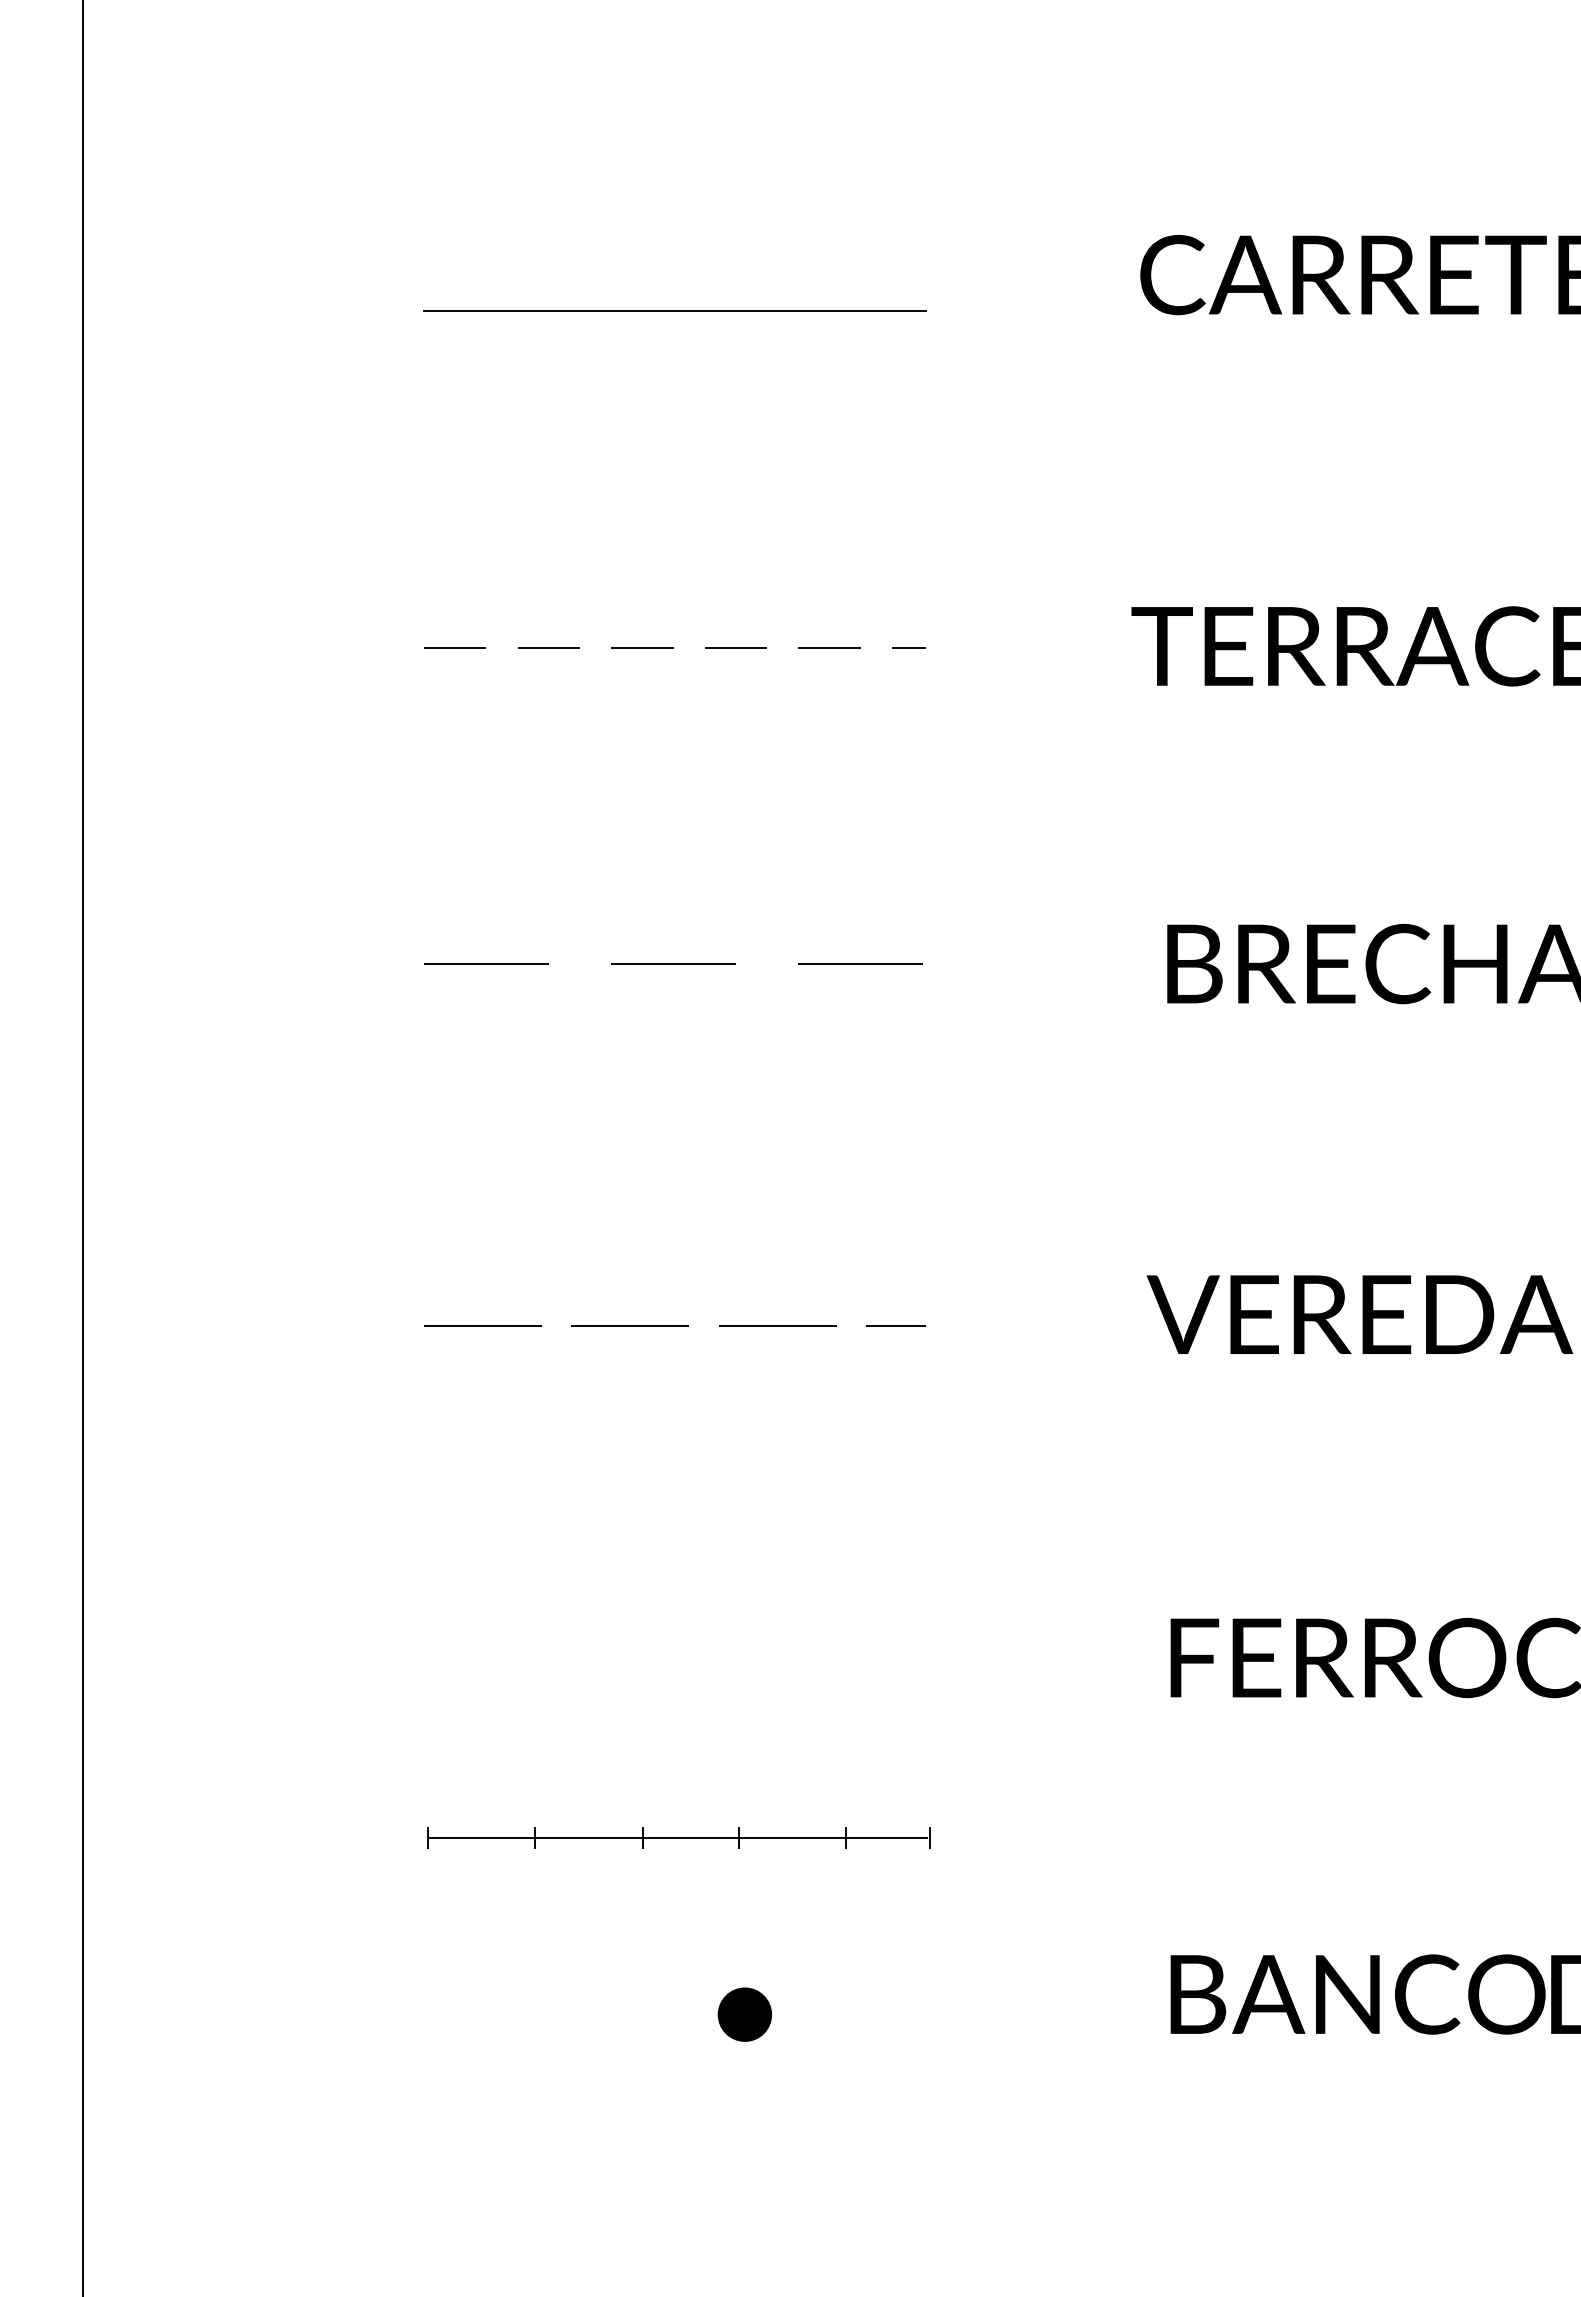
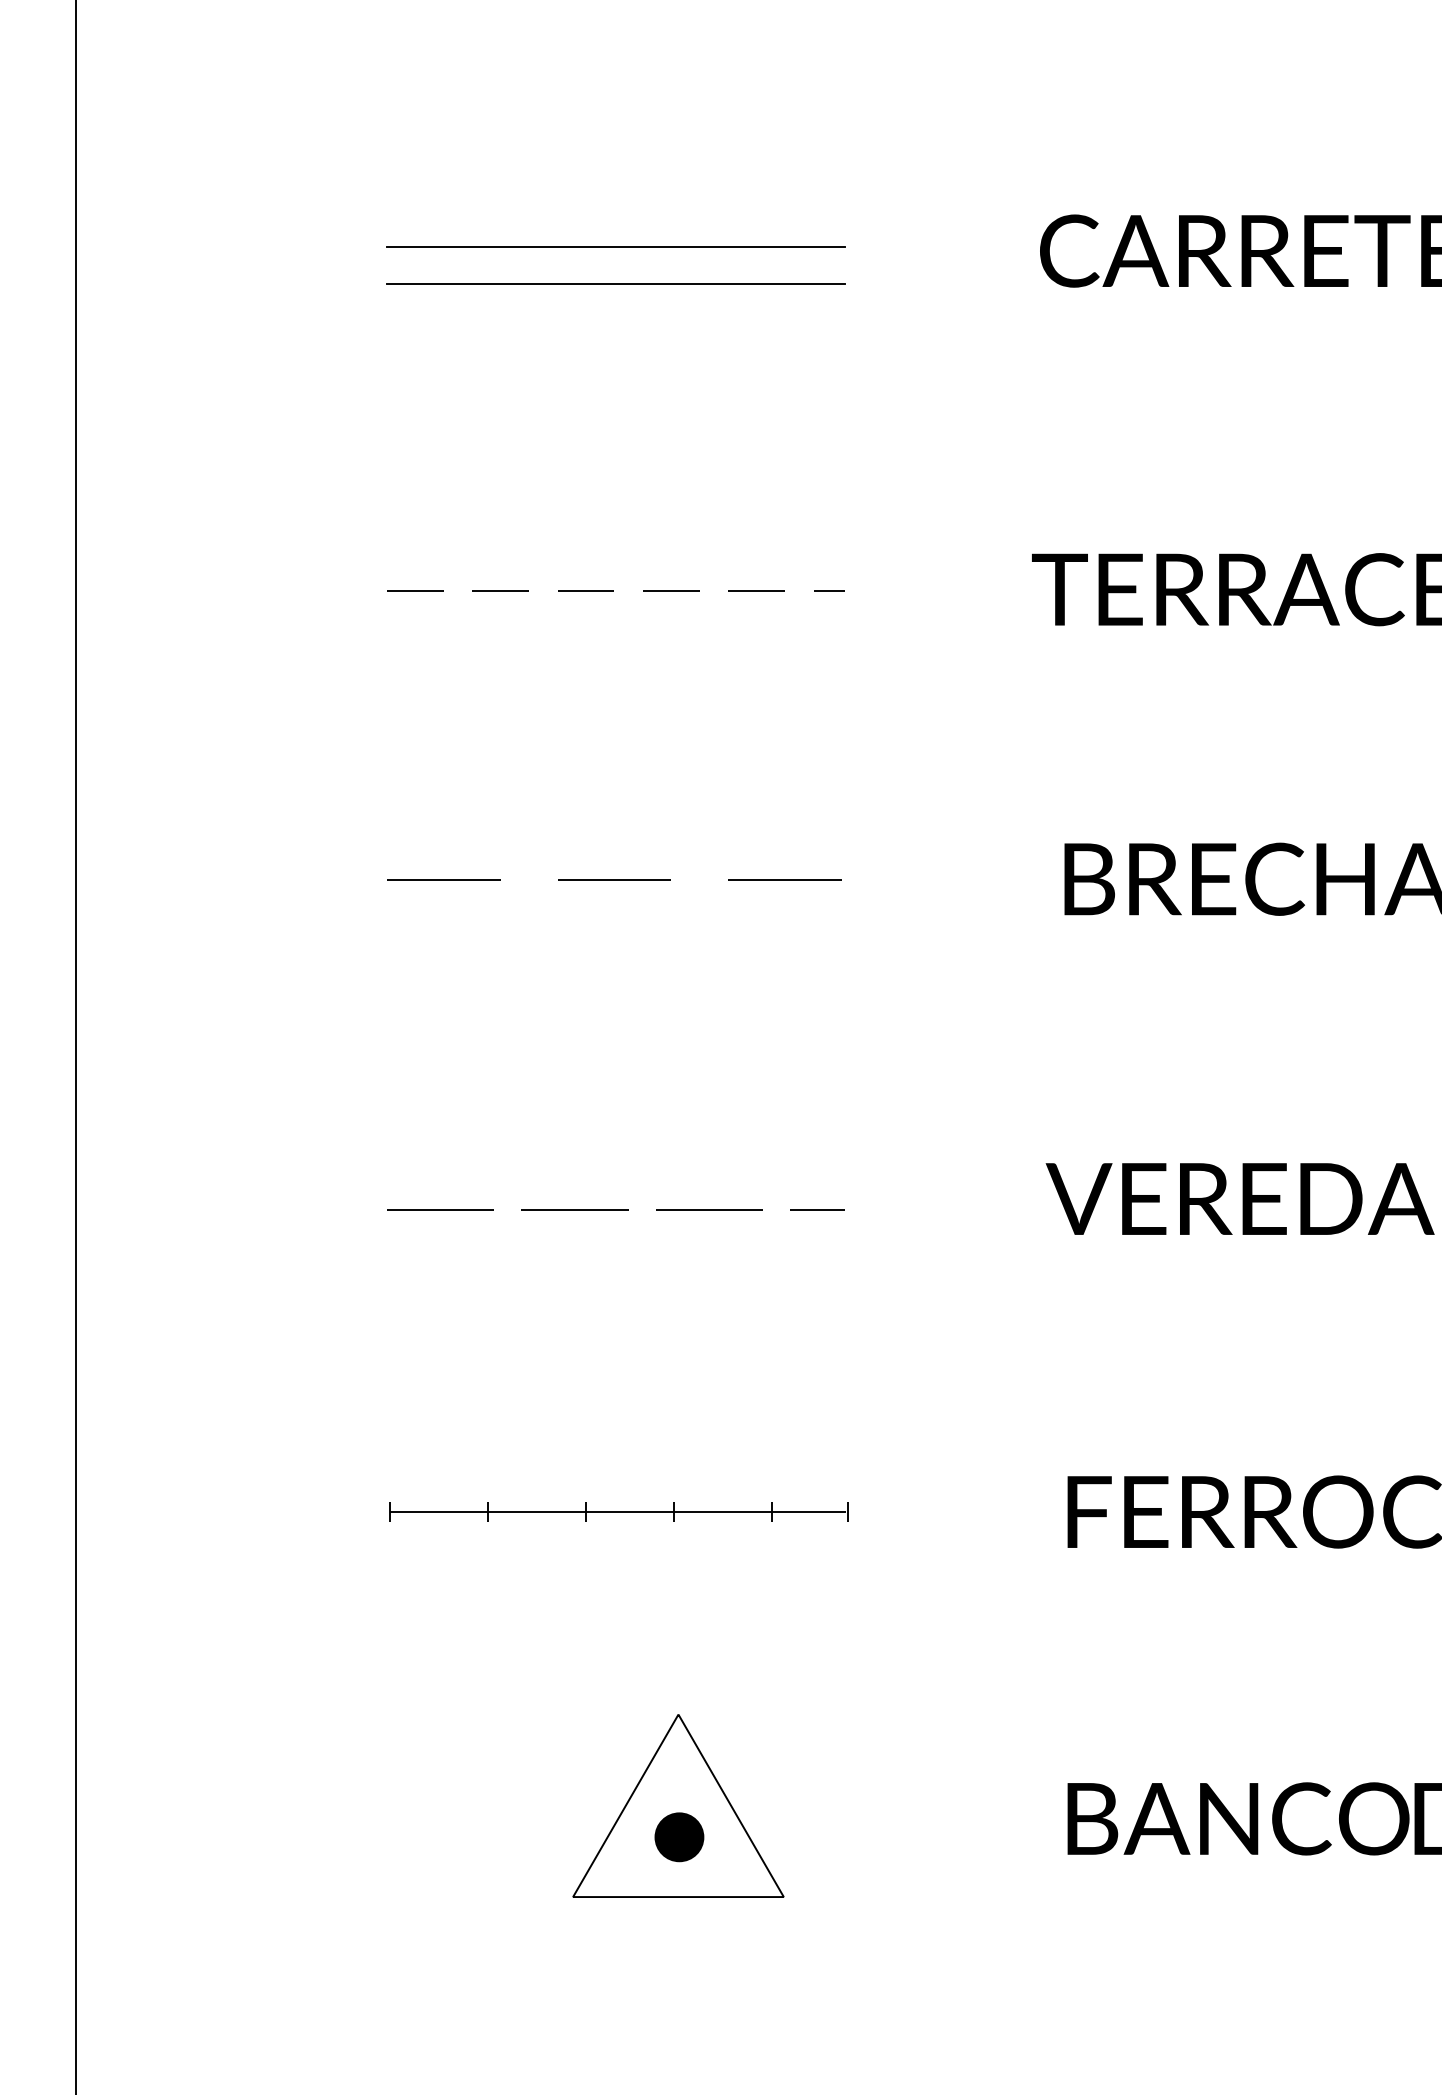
line: (674, 270) -> (615, 246), added
part: (678, 1837) -> (618, 1511), moved
part: (743, 1980) -> (678, 1806), added

